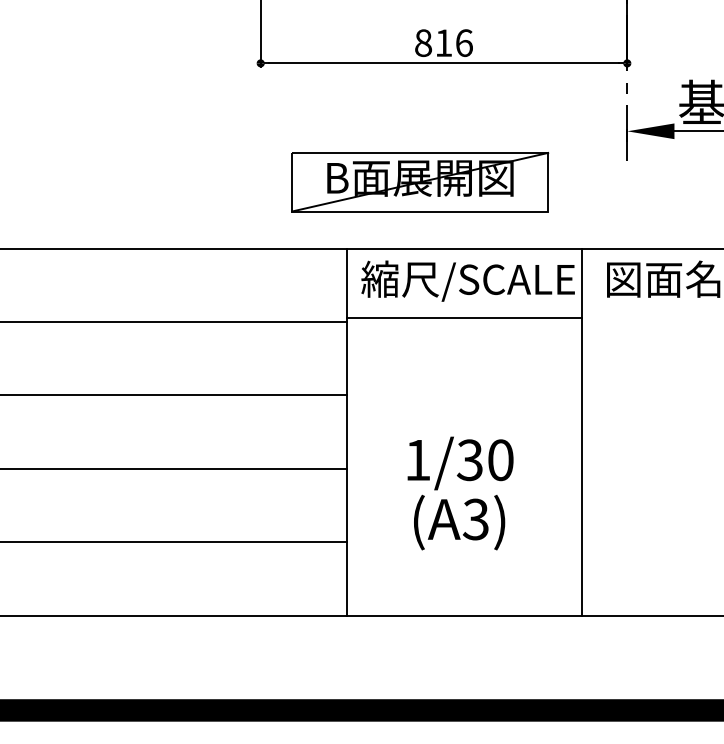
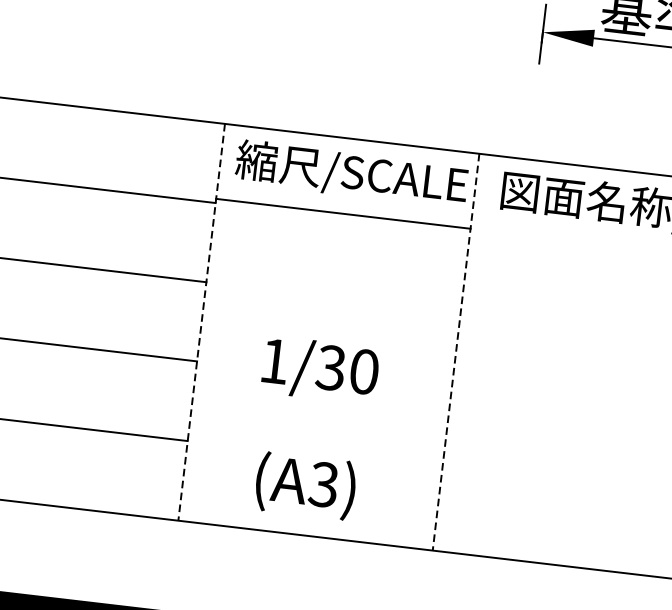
part: (420, 182) -> (312, 61), removed
line: (347, 432) -> (202, 322), solid -> dashed
line: (582, 432) -> (456, 352), solid -> dashed
text: (459, 522) -> (305, 485), moved

